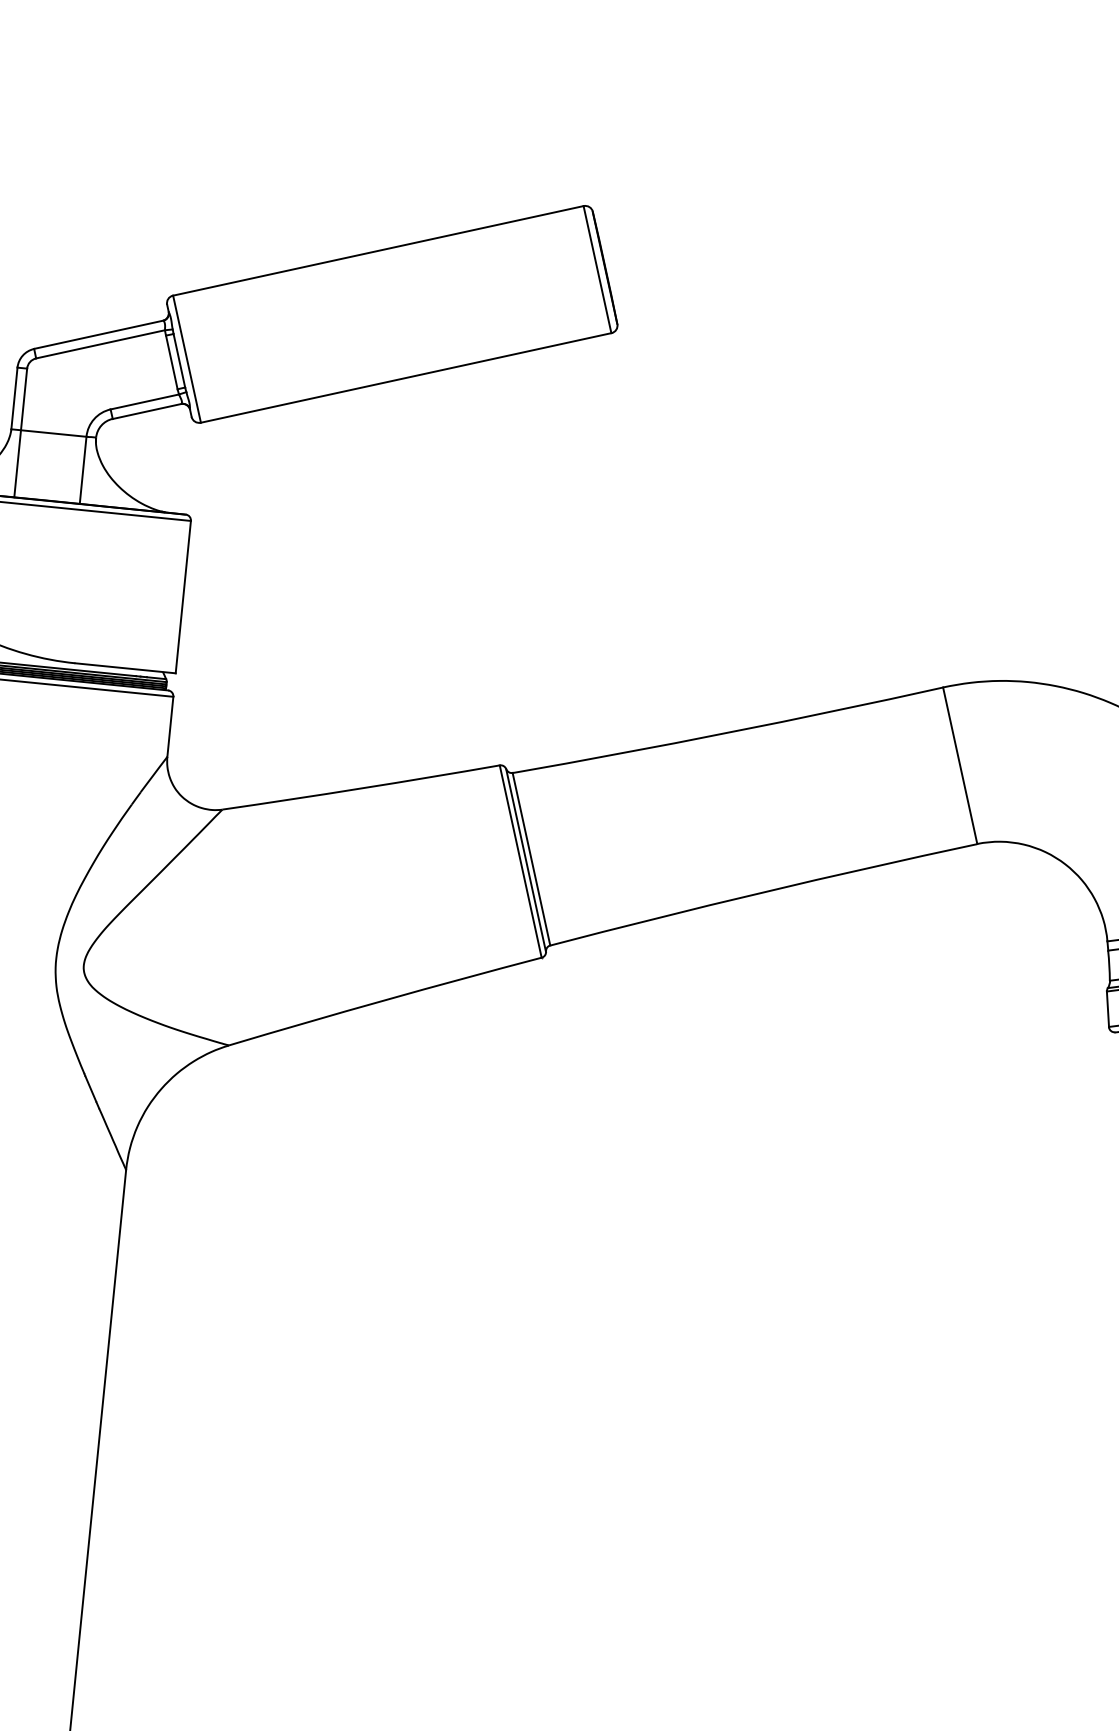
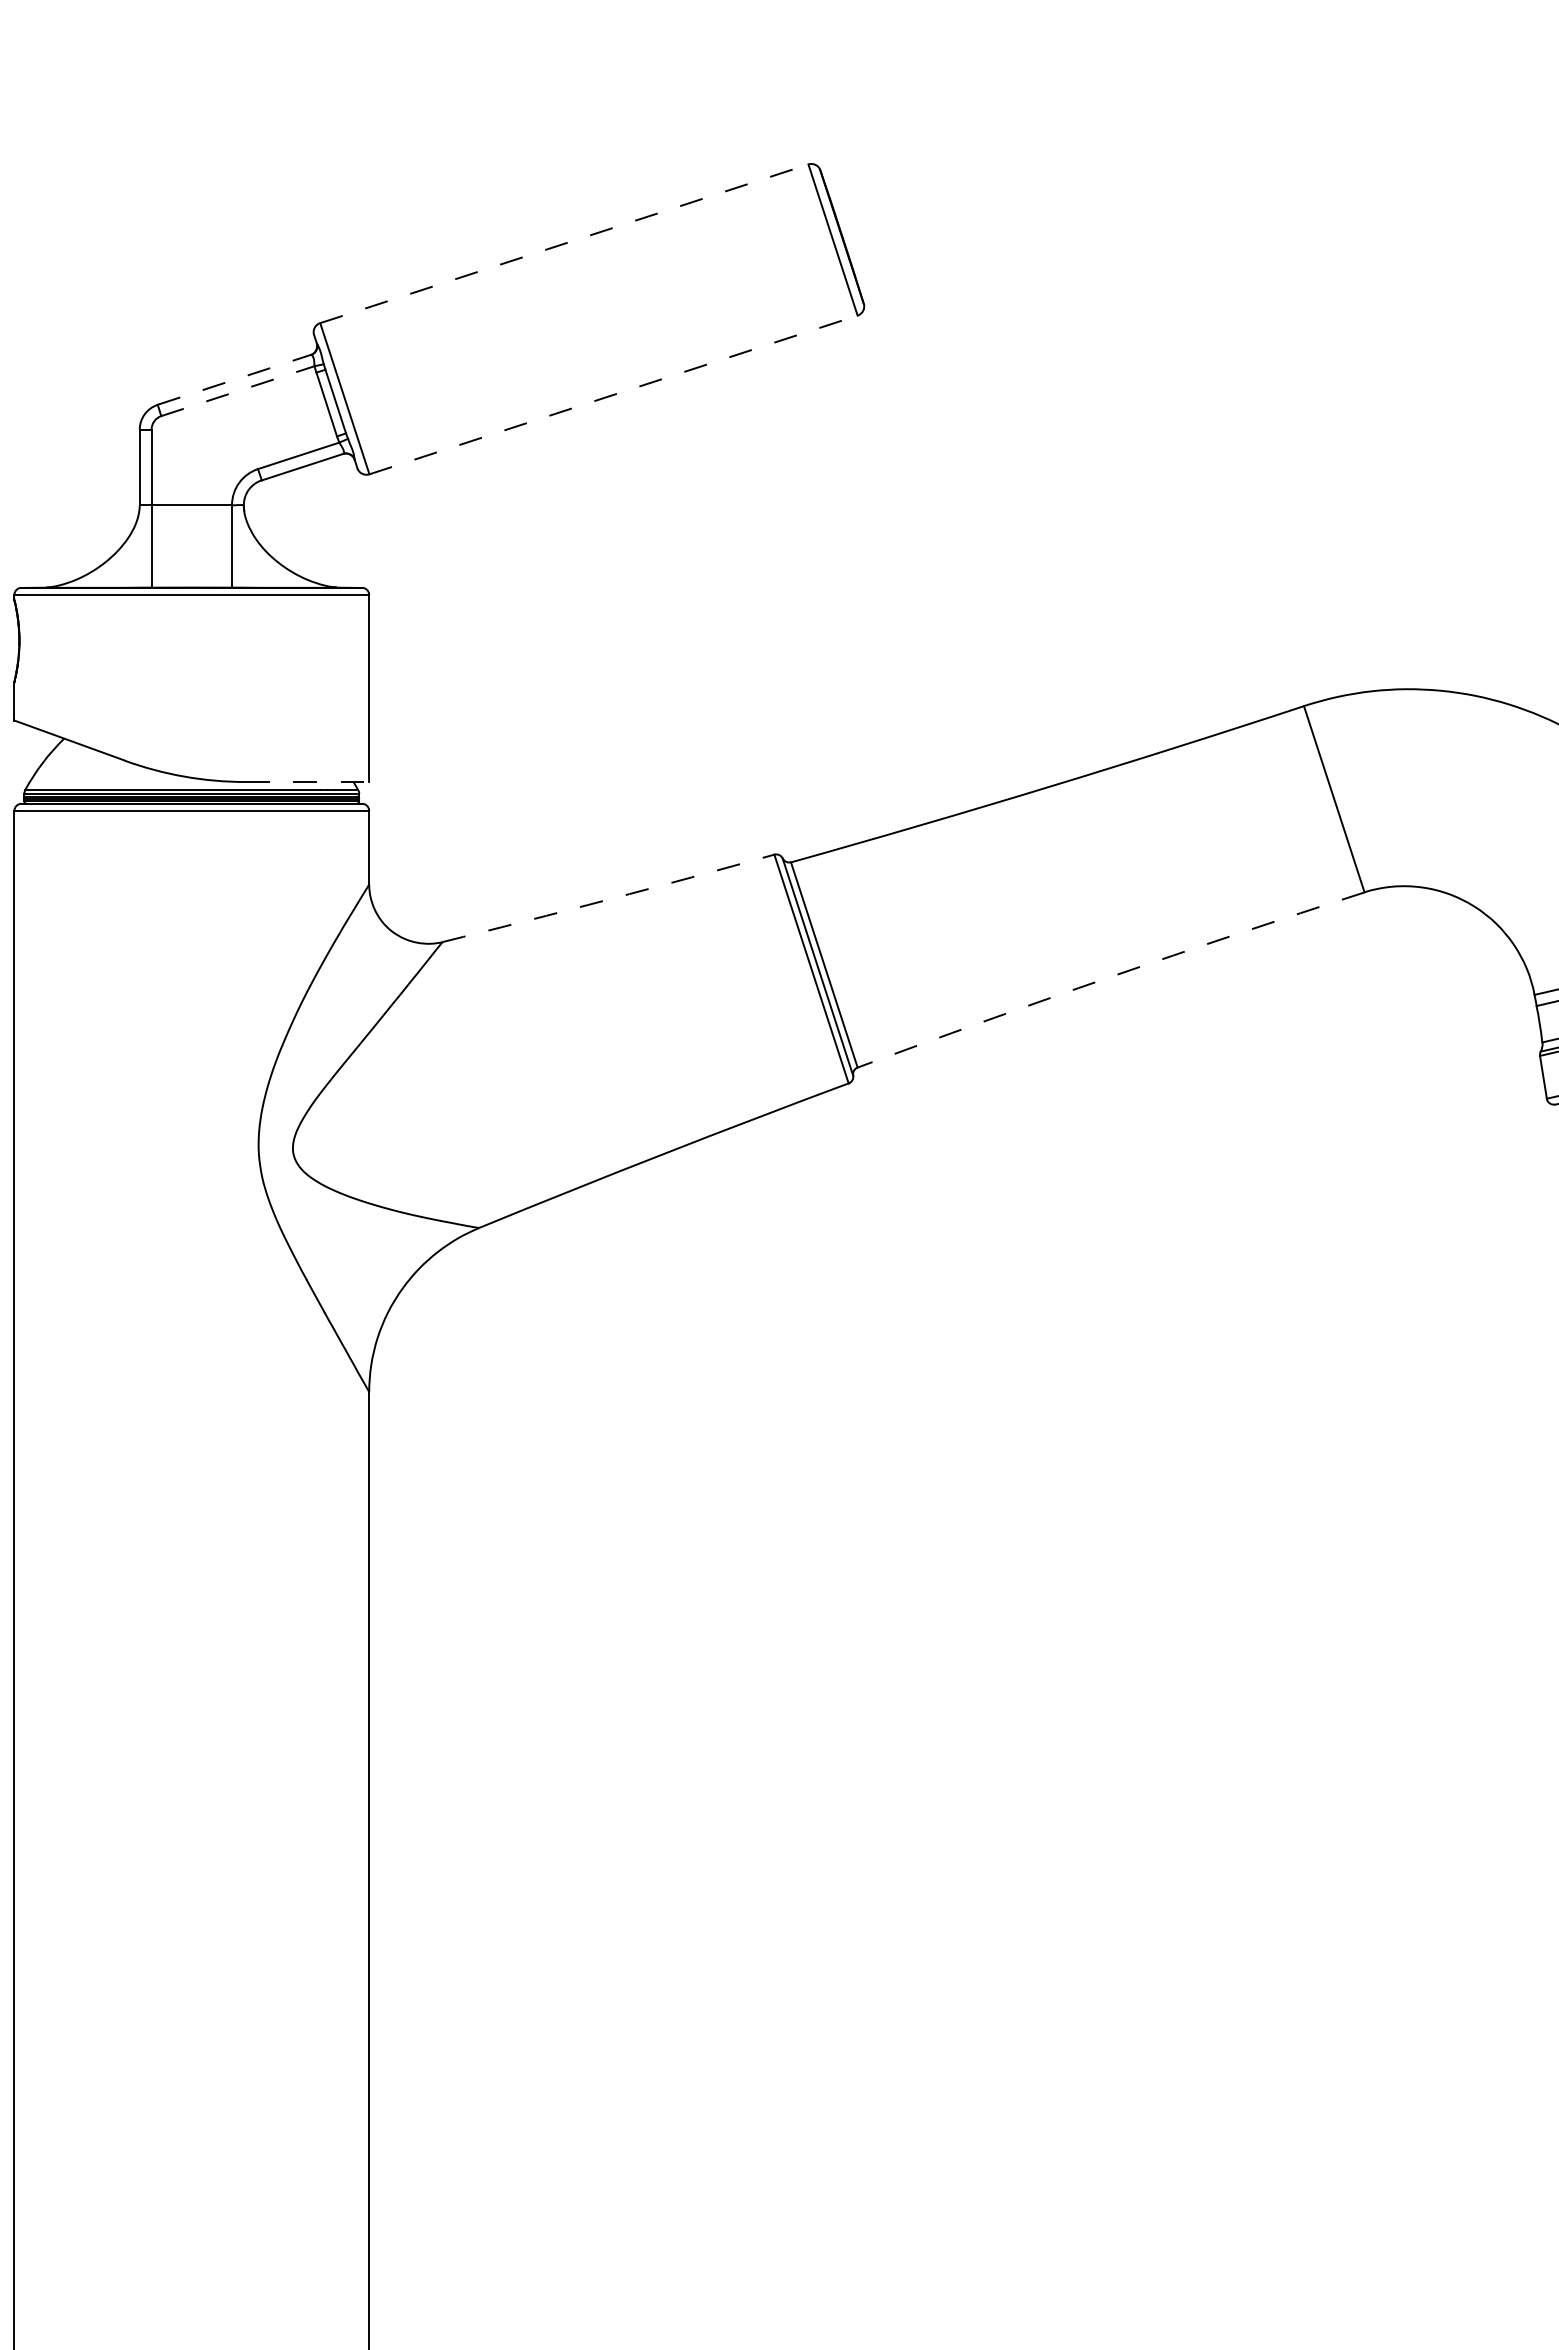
line: (378, 250) -> (564, 243), solid -> dashed
line: (98, 334) -> (234, 379), solid -> dashed
line: (100, 344) -> (237, 391), solid -> dashed
line: (406, 377) -> (613, 394), solid -> dashed
line: (125, 668) -> (307, 782), solid -> dashed
arc: (361, 788) -> (608, 899), solid -> dashed
arc: (763, 892) -> (1110, 977), solid -> dashed

